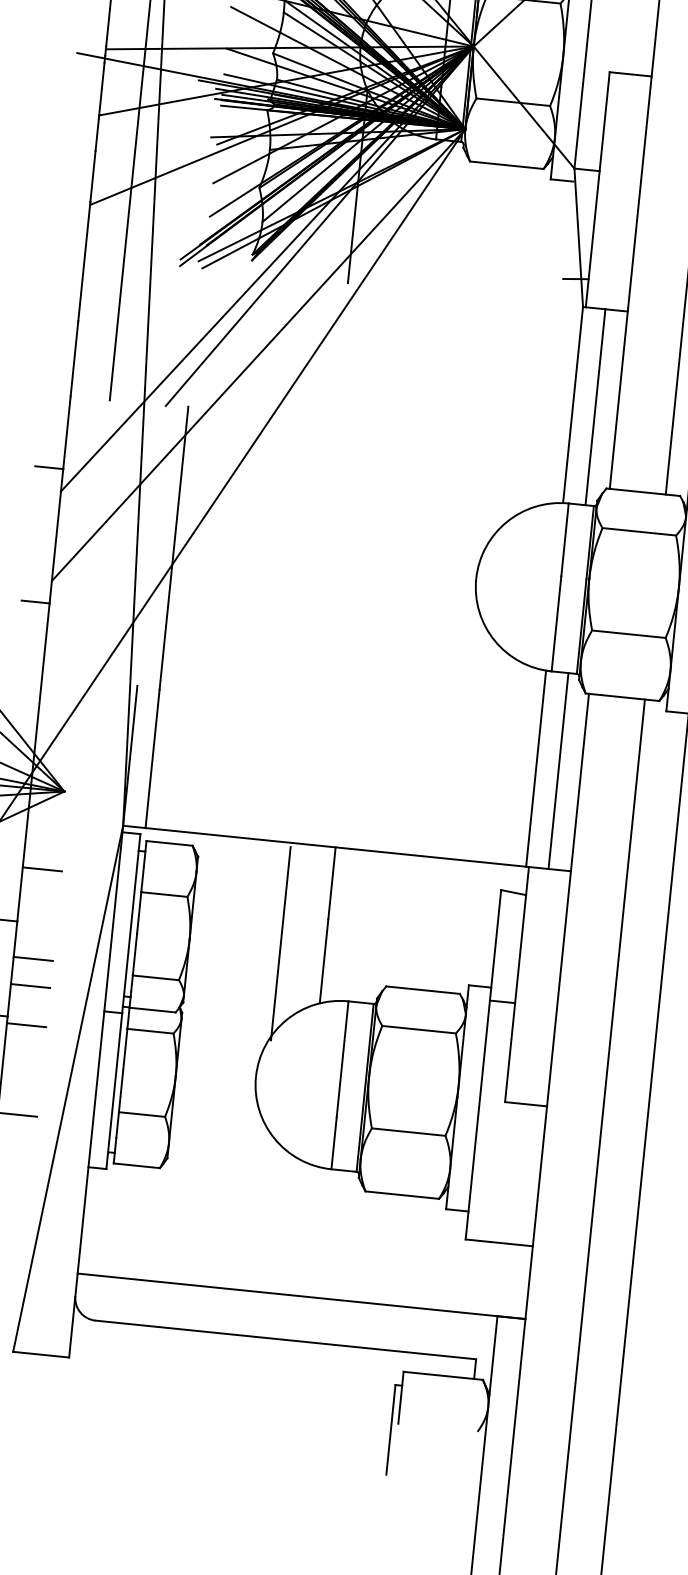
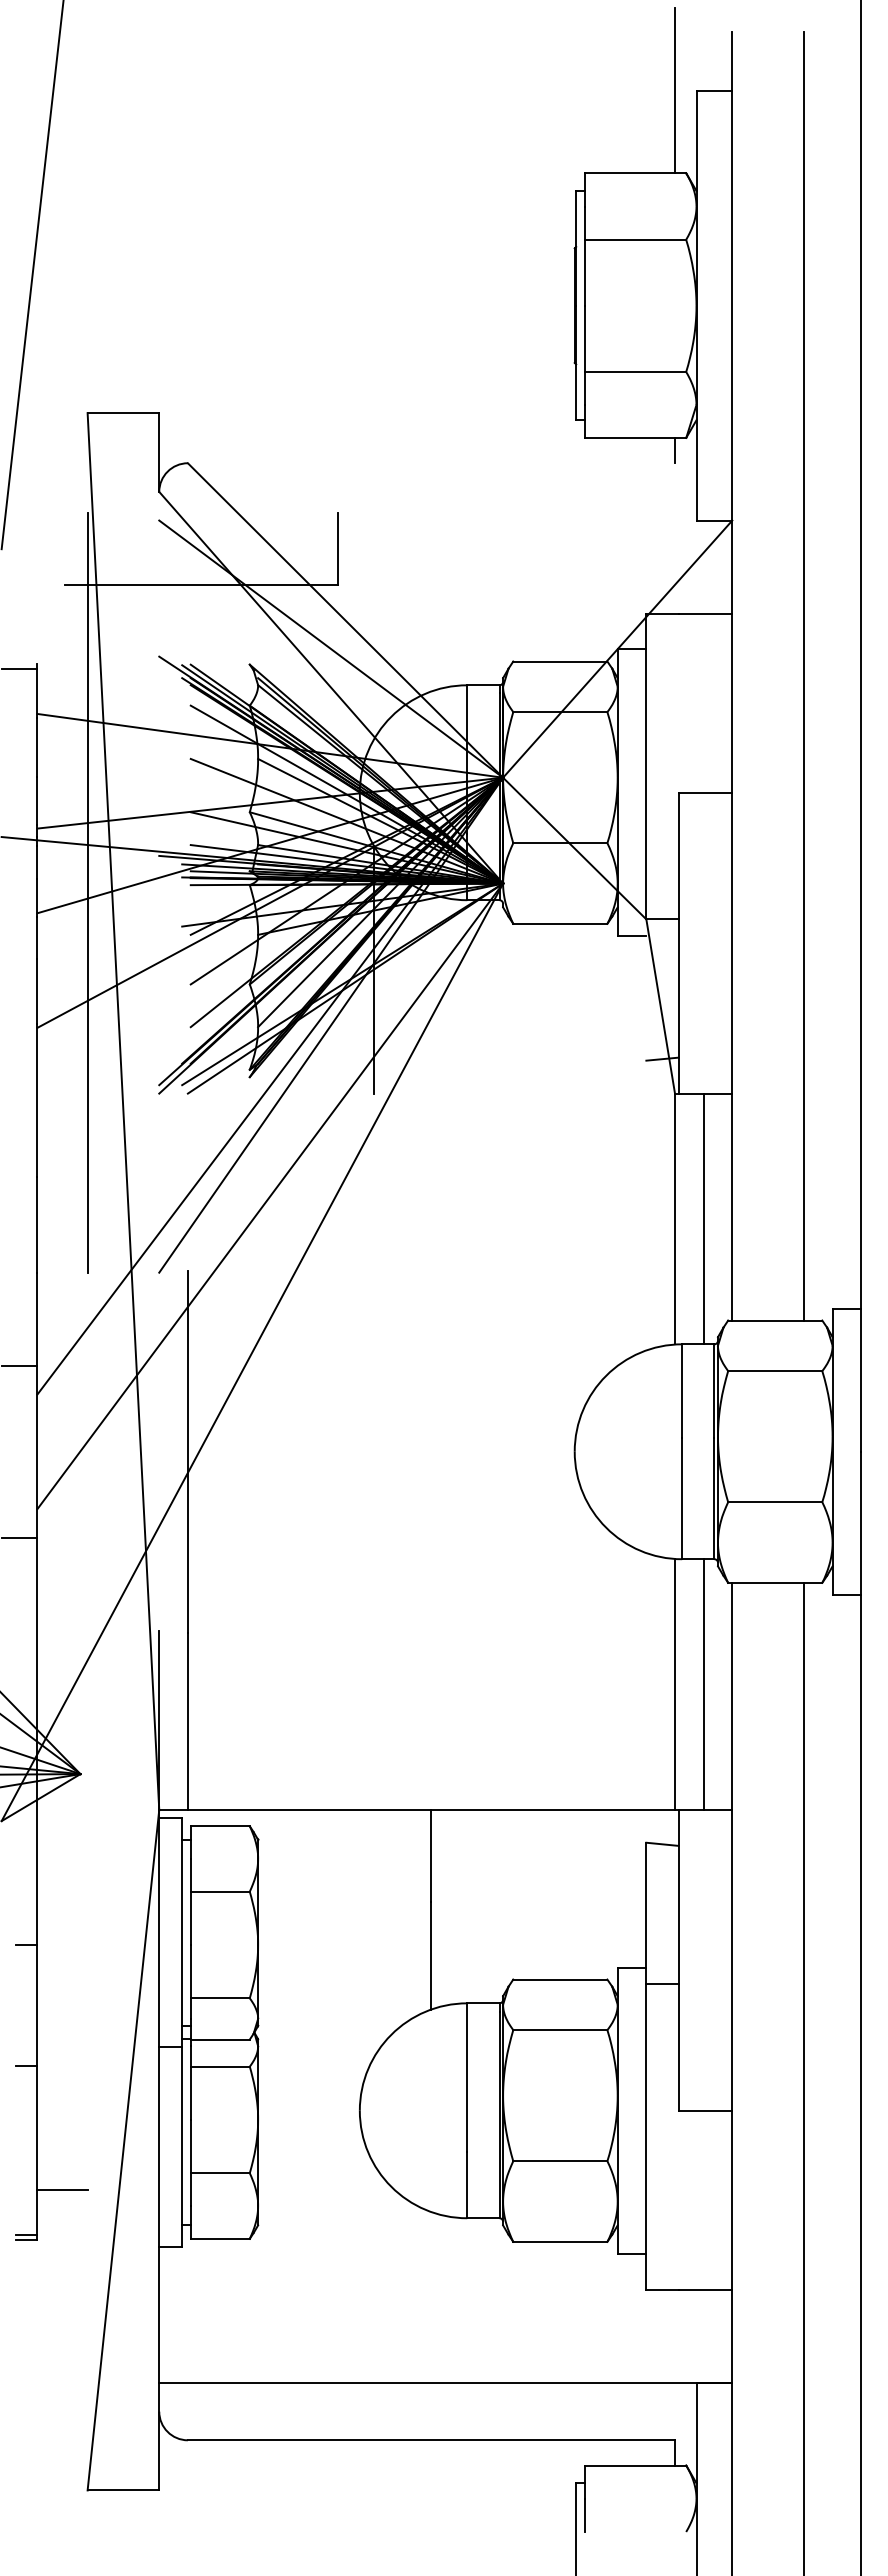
line: (42, 869) -> (62, 1875), removed
line: (281, 943) -> (374, 1938), removed
line: (33, 959) -> (62, 1990), removed
line: (30, 985) -> (62, 2024), removed
line: (26, 1024) -> (62, 2074), removed

